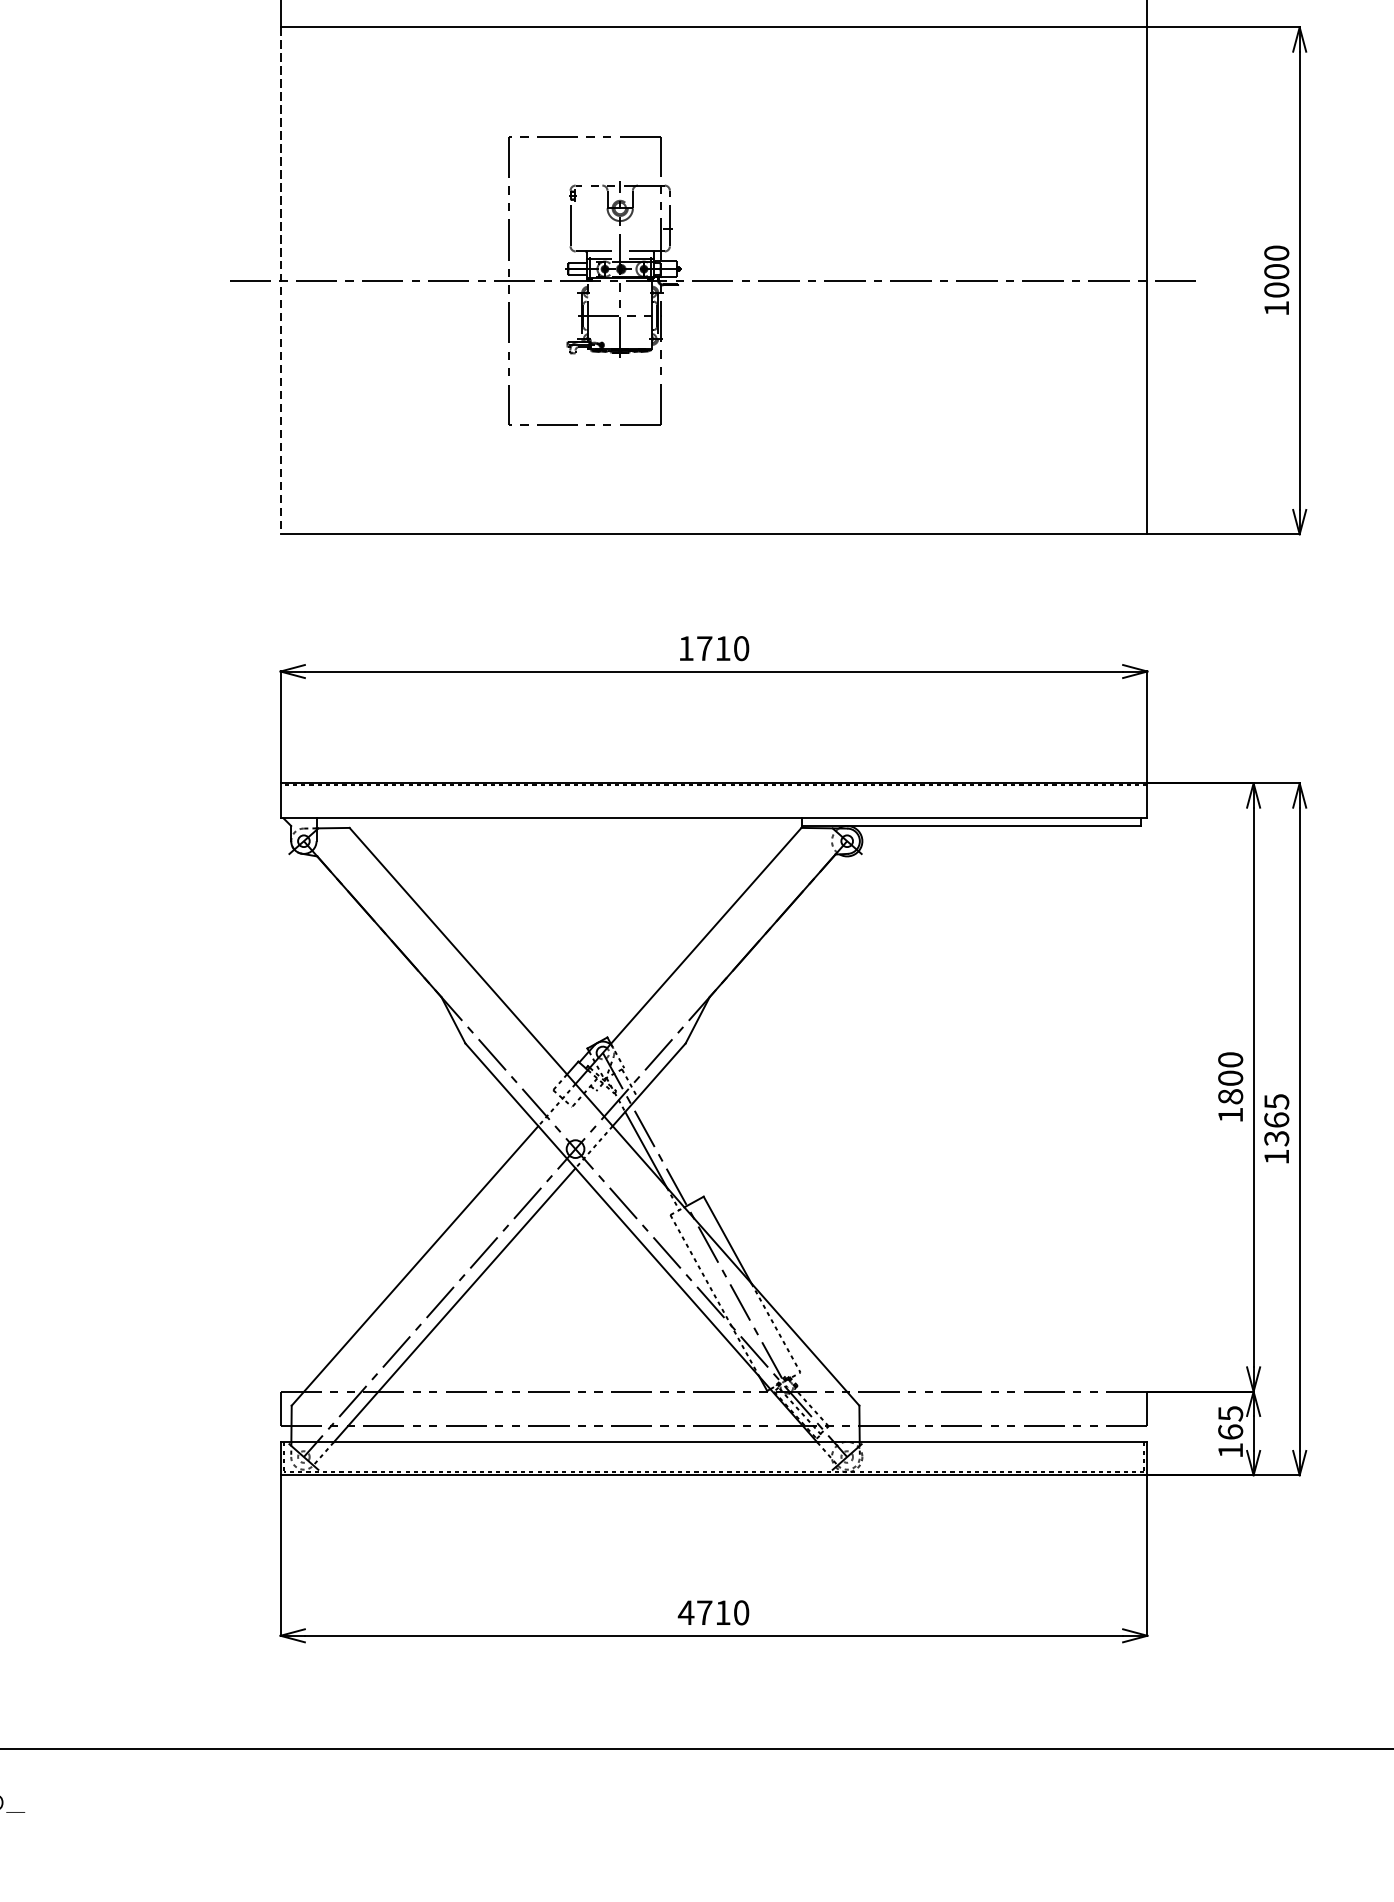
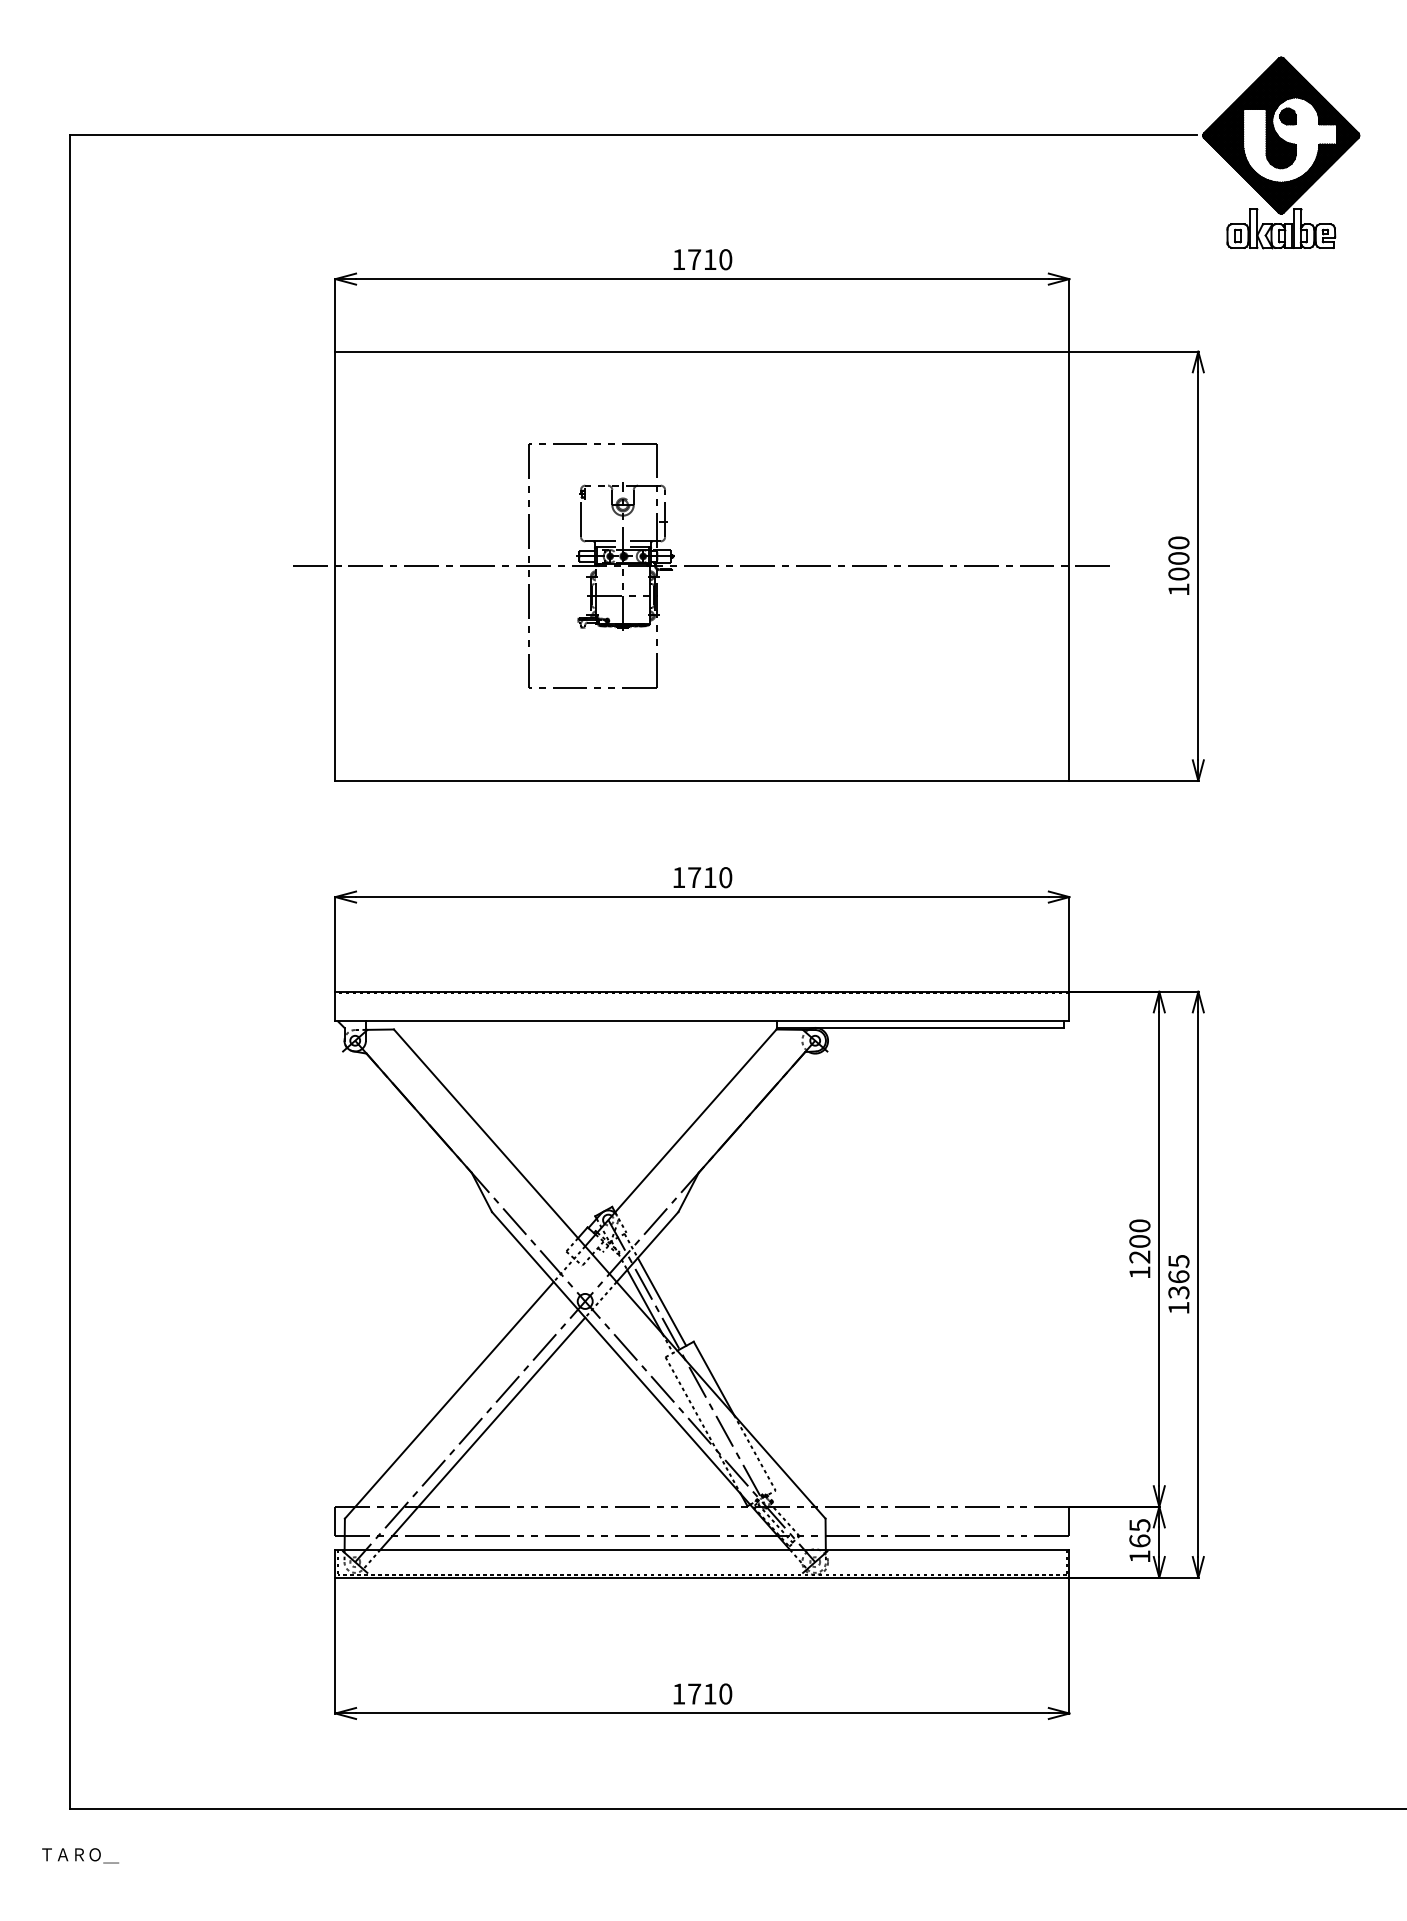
line: (280, 281) -> (335, 566), dashed -> solid
text: (1230, 1096) -> (1139, 1256), 1800 -> 1200
line: (665, 1149) -> (661, 1301), added
text: (685, 1612) -> (678, 1693), 4710 -> 1710

